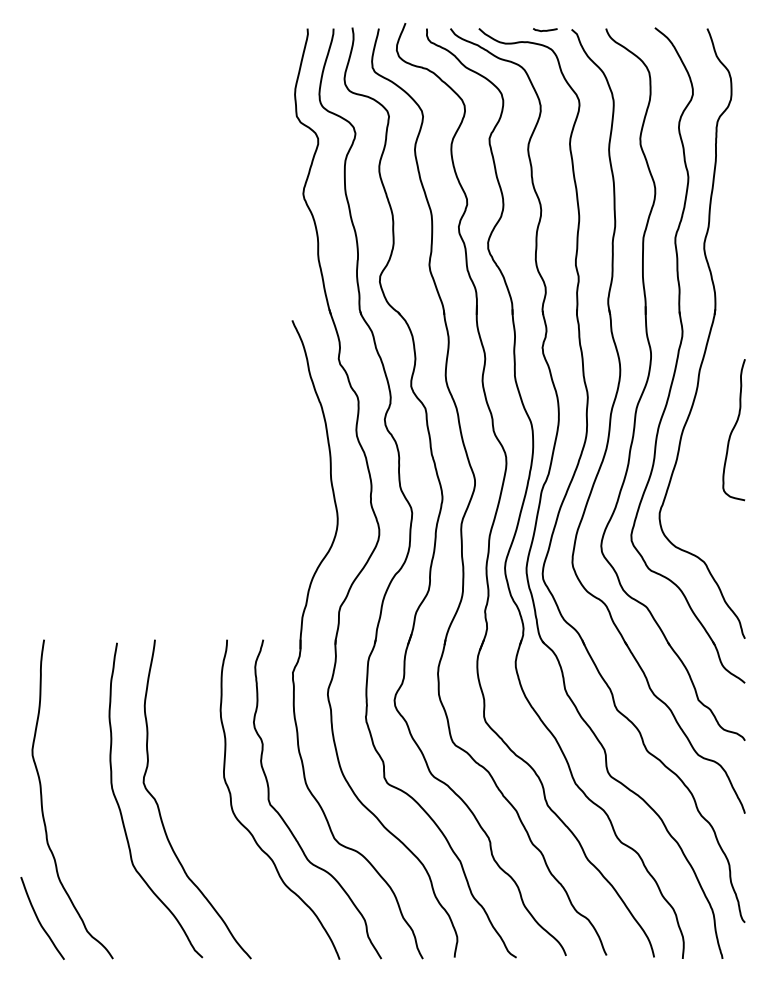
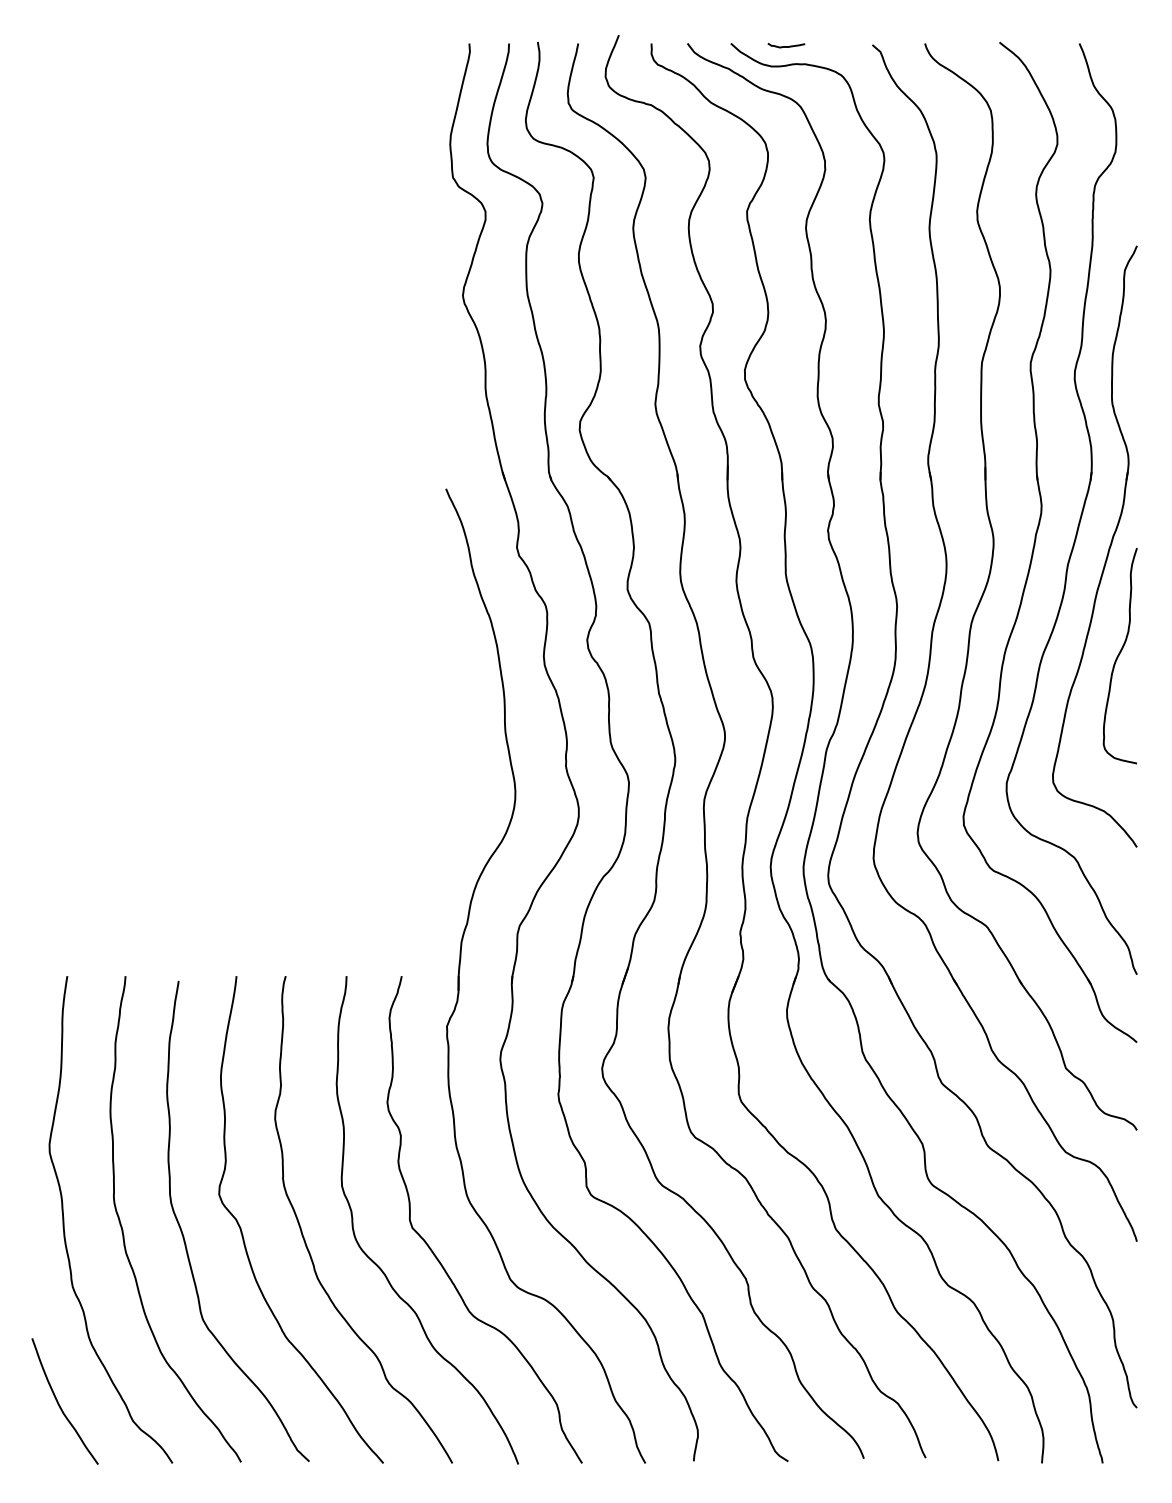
curve: (545, 30) -> (786, 46), moved
part: (725, 360) -> (1107, 550), added
curve: (81, 806) -> (124, 1230), added
curve: (200, 812) -> (305, 1239), added

